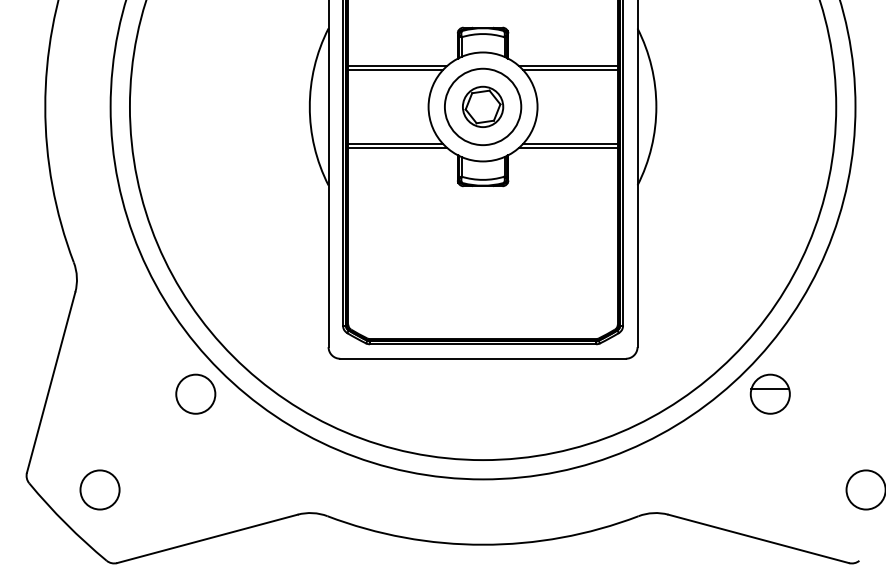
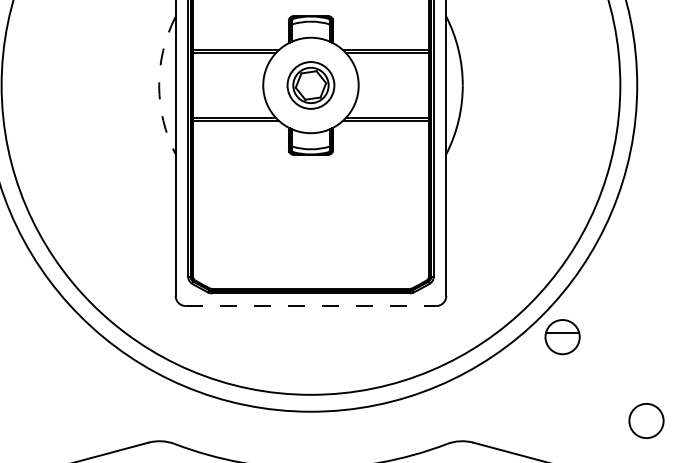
arc: (309, 106) -> (158, 85), solid -> dashed
circle: (482, 106) -> (310, 85), size x0.7
line: (483, 358) -> (311, 305), solid -> dashed
circle: (195, 393) -> (59, 336), removed

